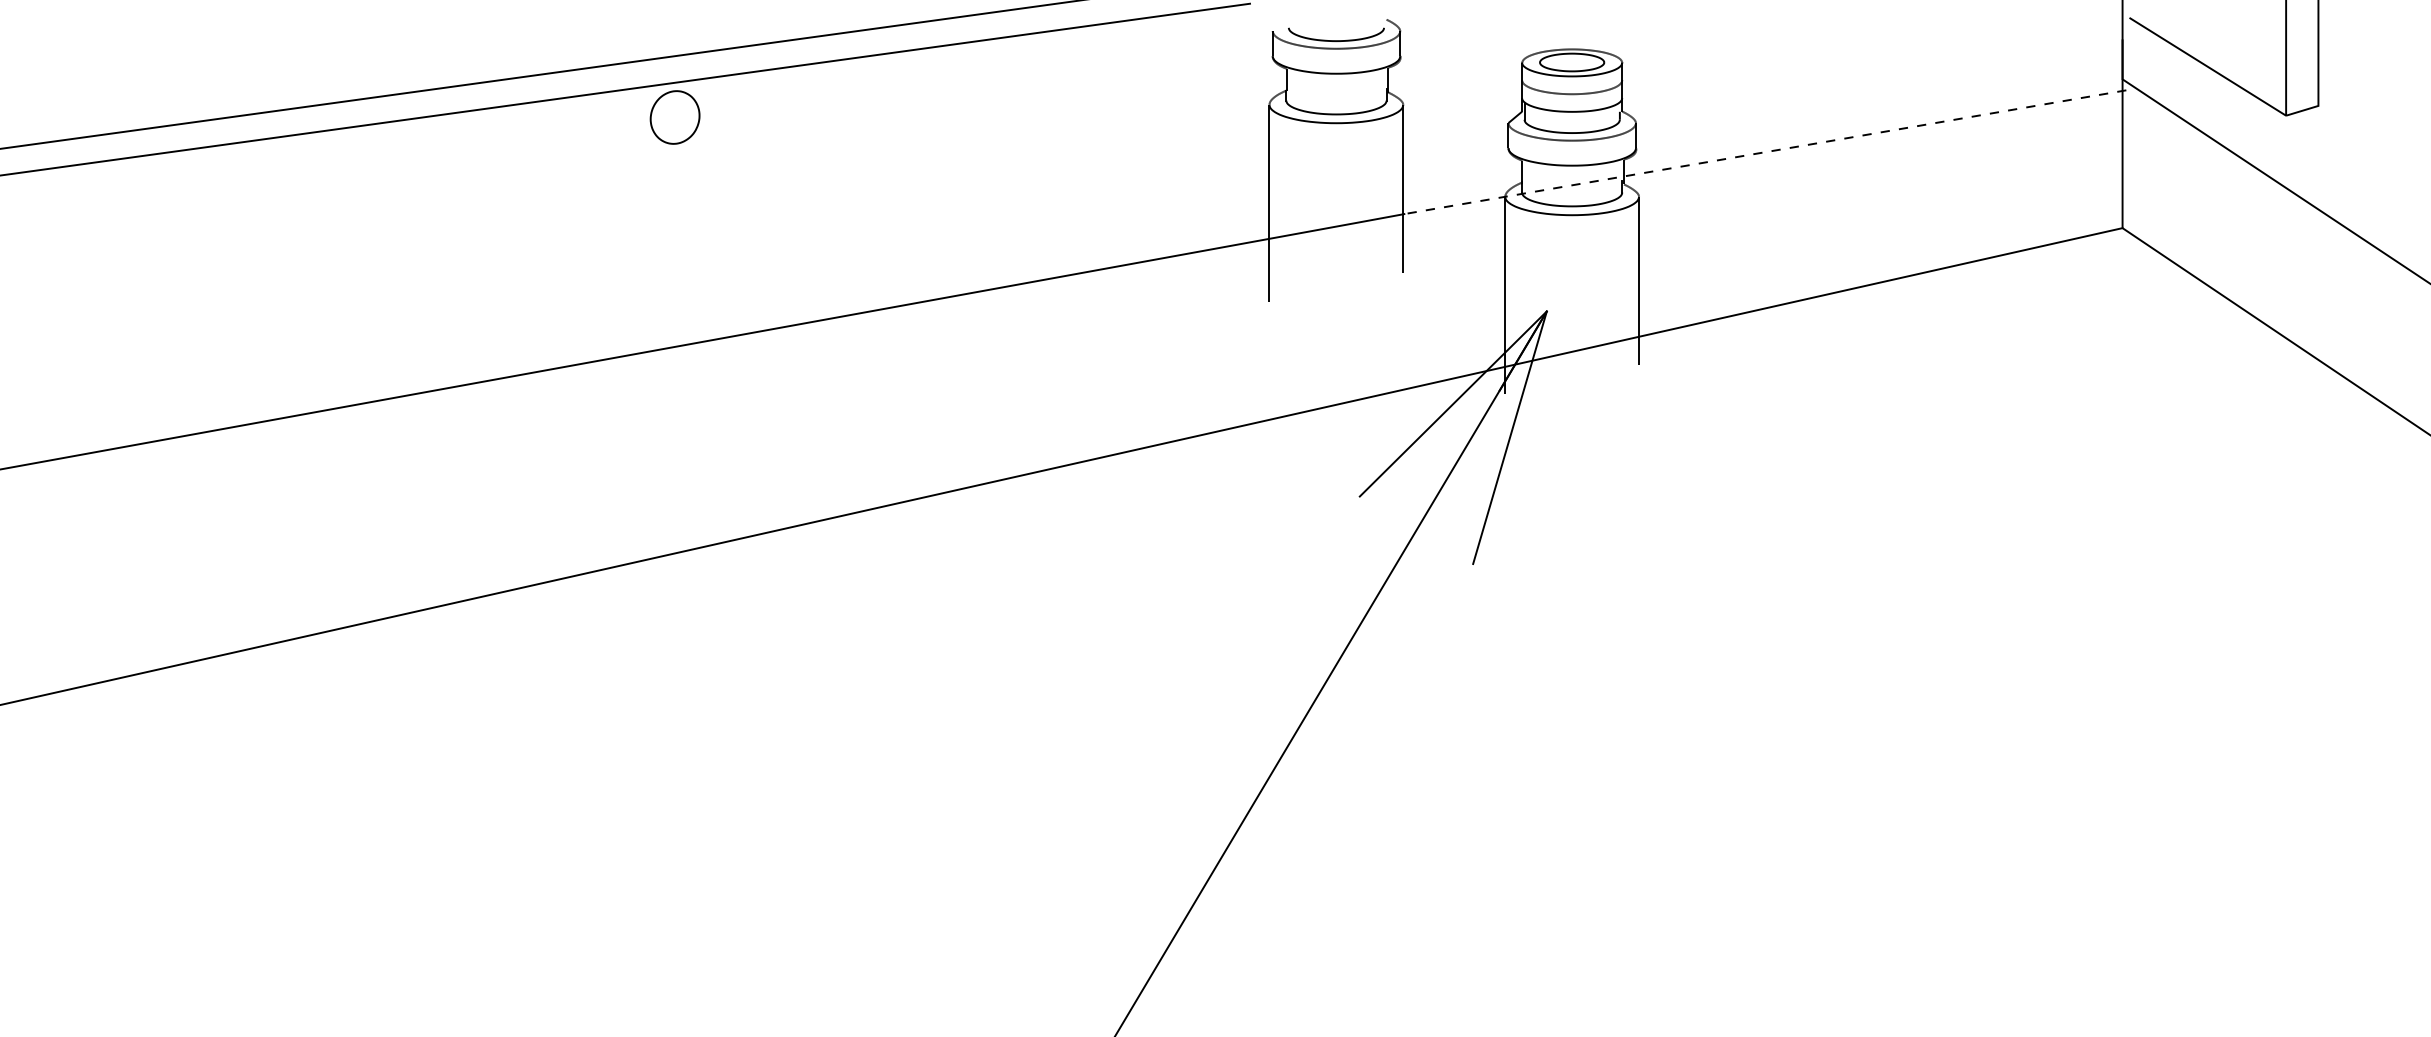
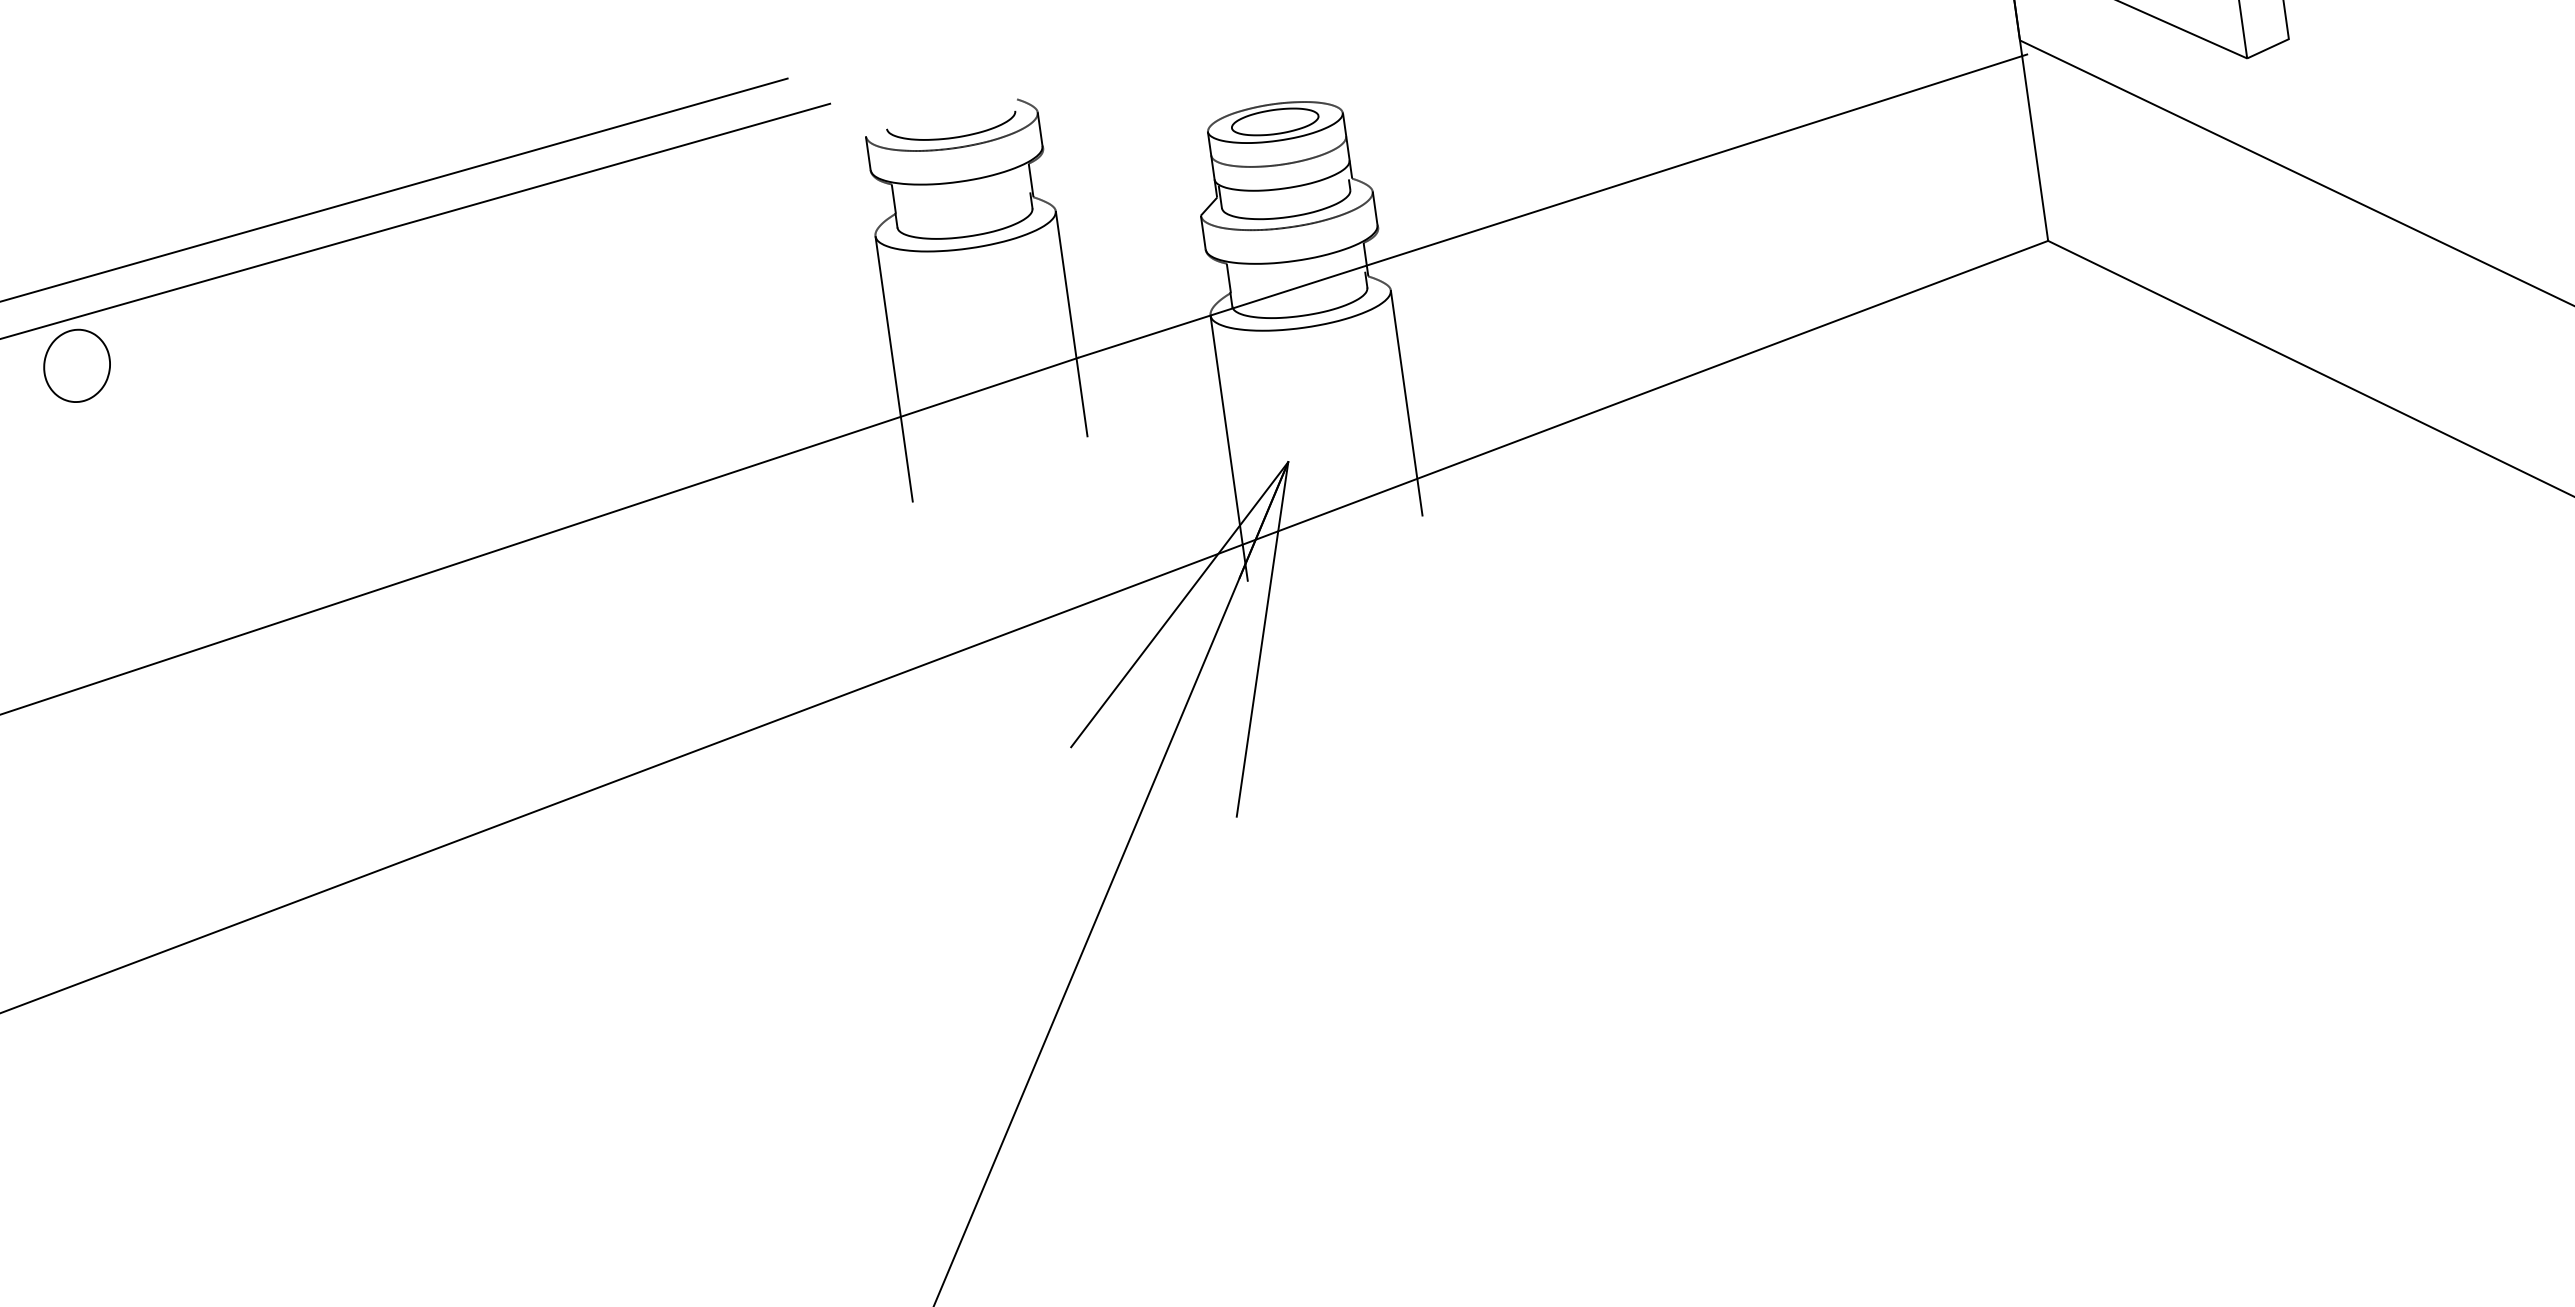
line: (1765, 152) -> (1552, 206), dashed -> solid

